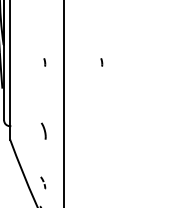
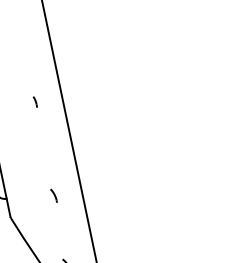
part: (101, 62) -> (112, 86), removed
part: (44, 130) -> (54, 194), size x0.62

